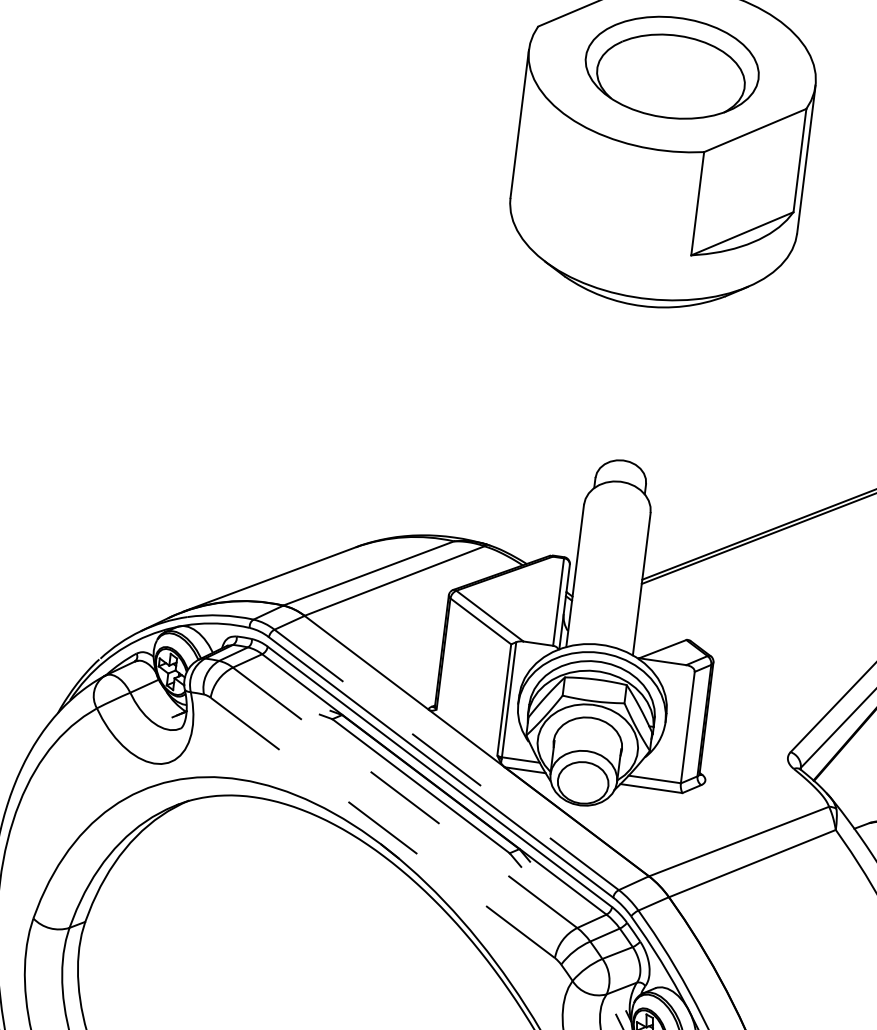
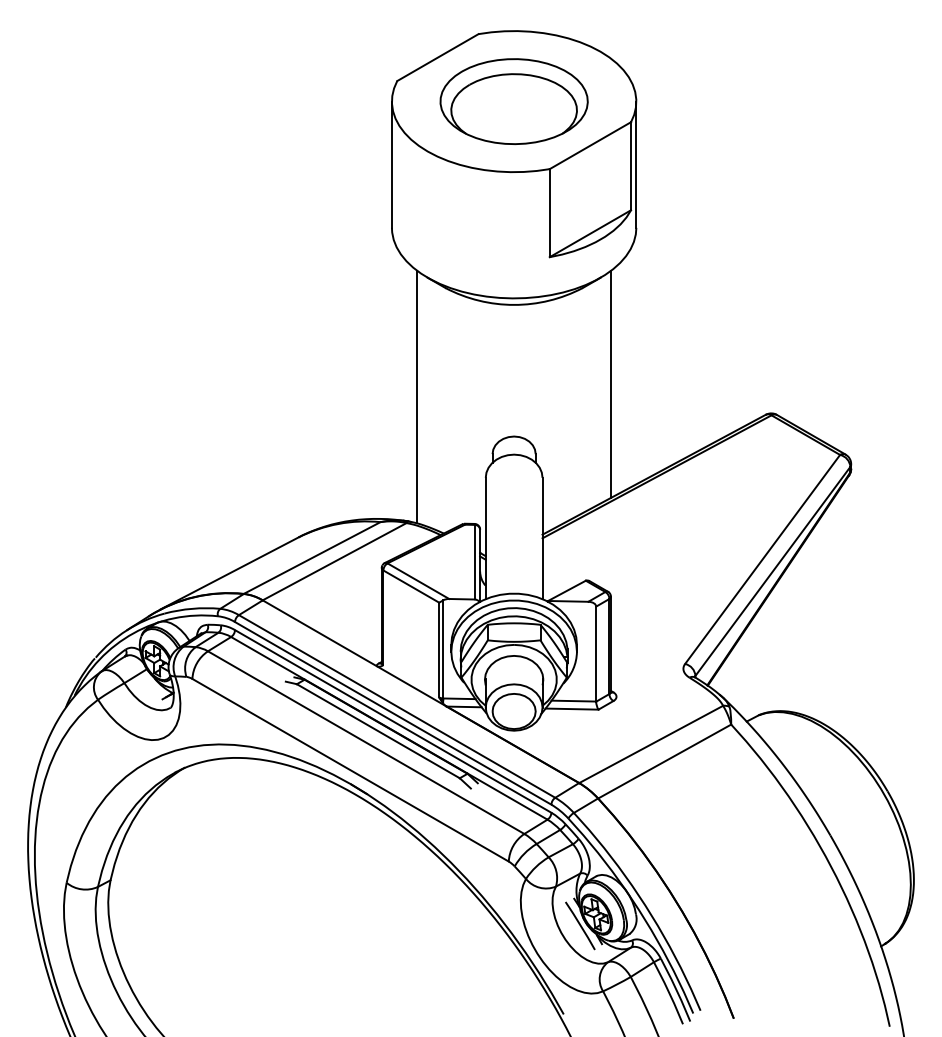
line: (515, 399) -> (417, 396), added
line: (745, 412) -> (611, 383), added
line: (447, 760) -> (397, 706), dashed -> solid
line: (405, 797) -> (366, 742), dashed -> solid
line: (382, 828) -> (350, 770), dashed -> solid

